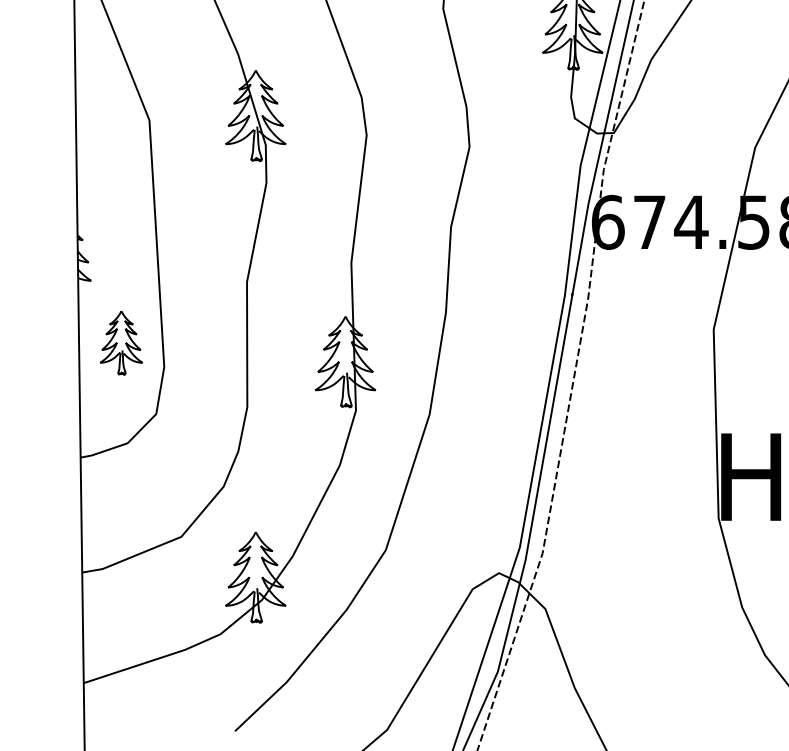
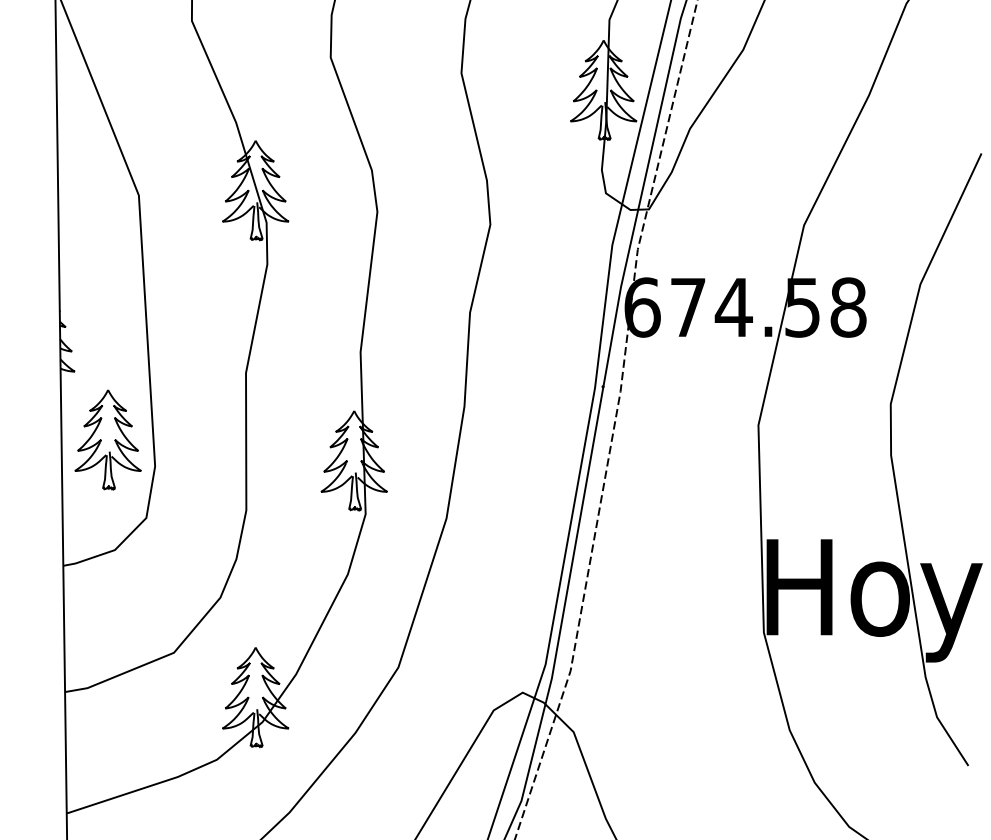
part: (120, 342) -> (107, 439), size x1.43

